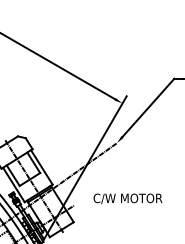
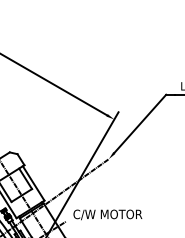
text: (127, 198) -> (107, 214), moved

